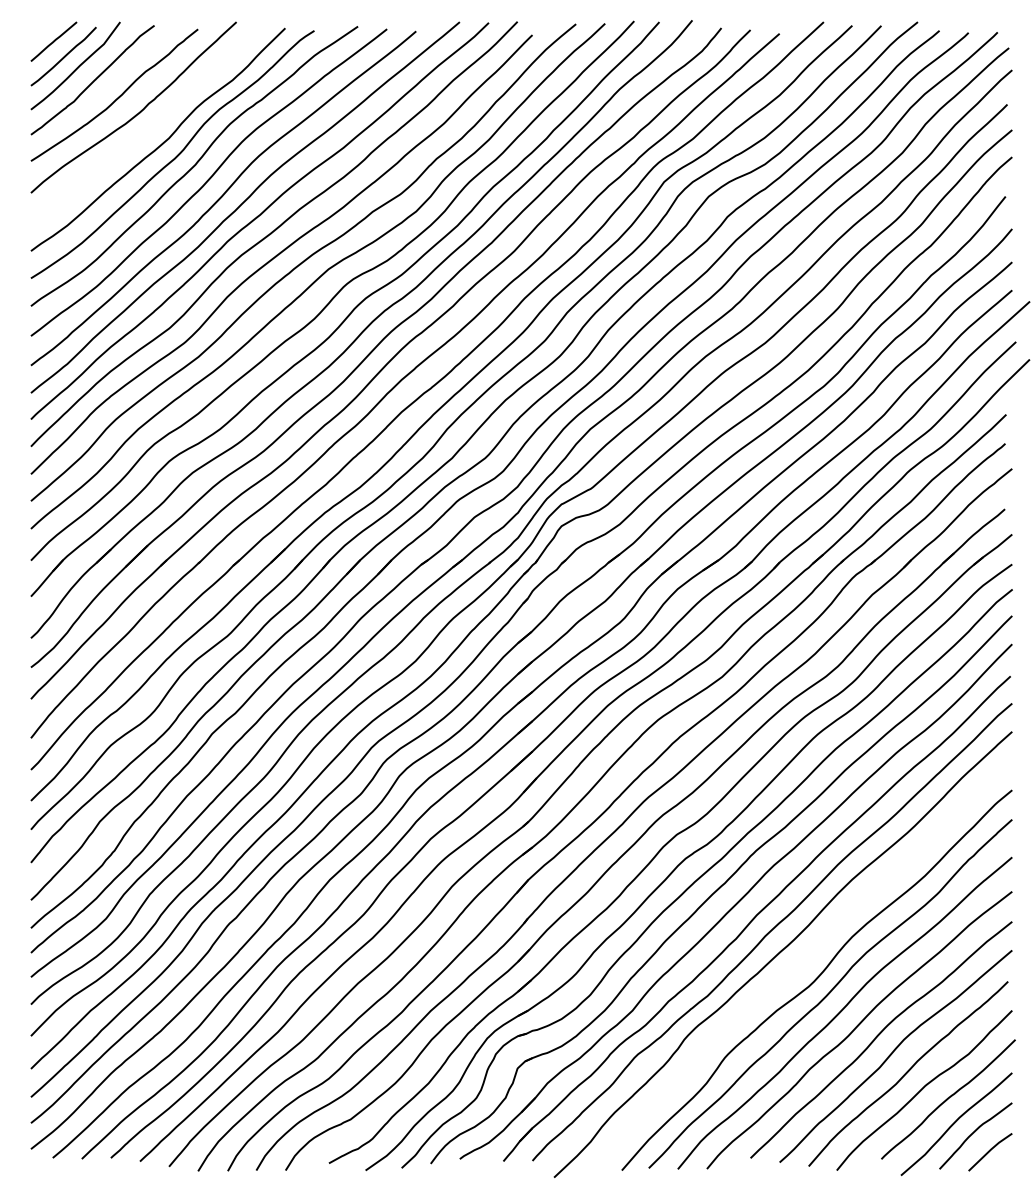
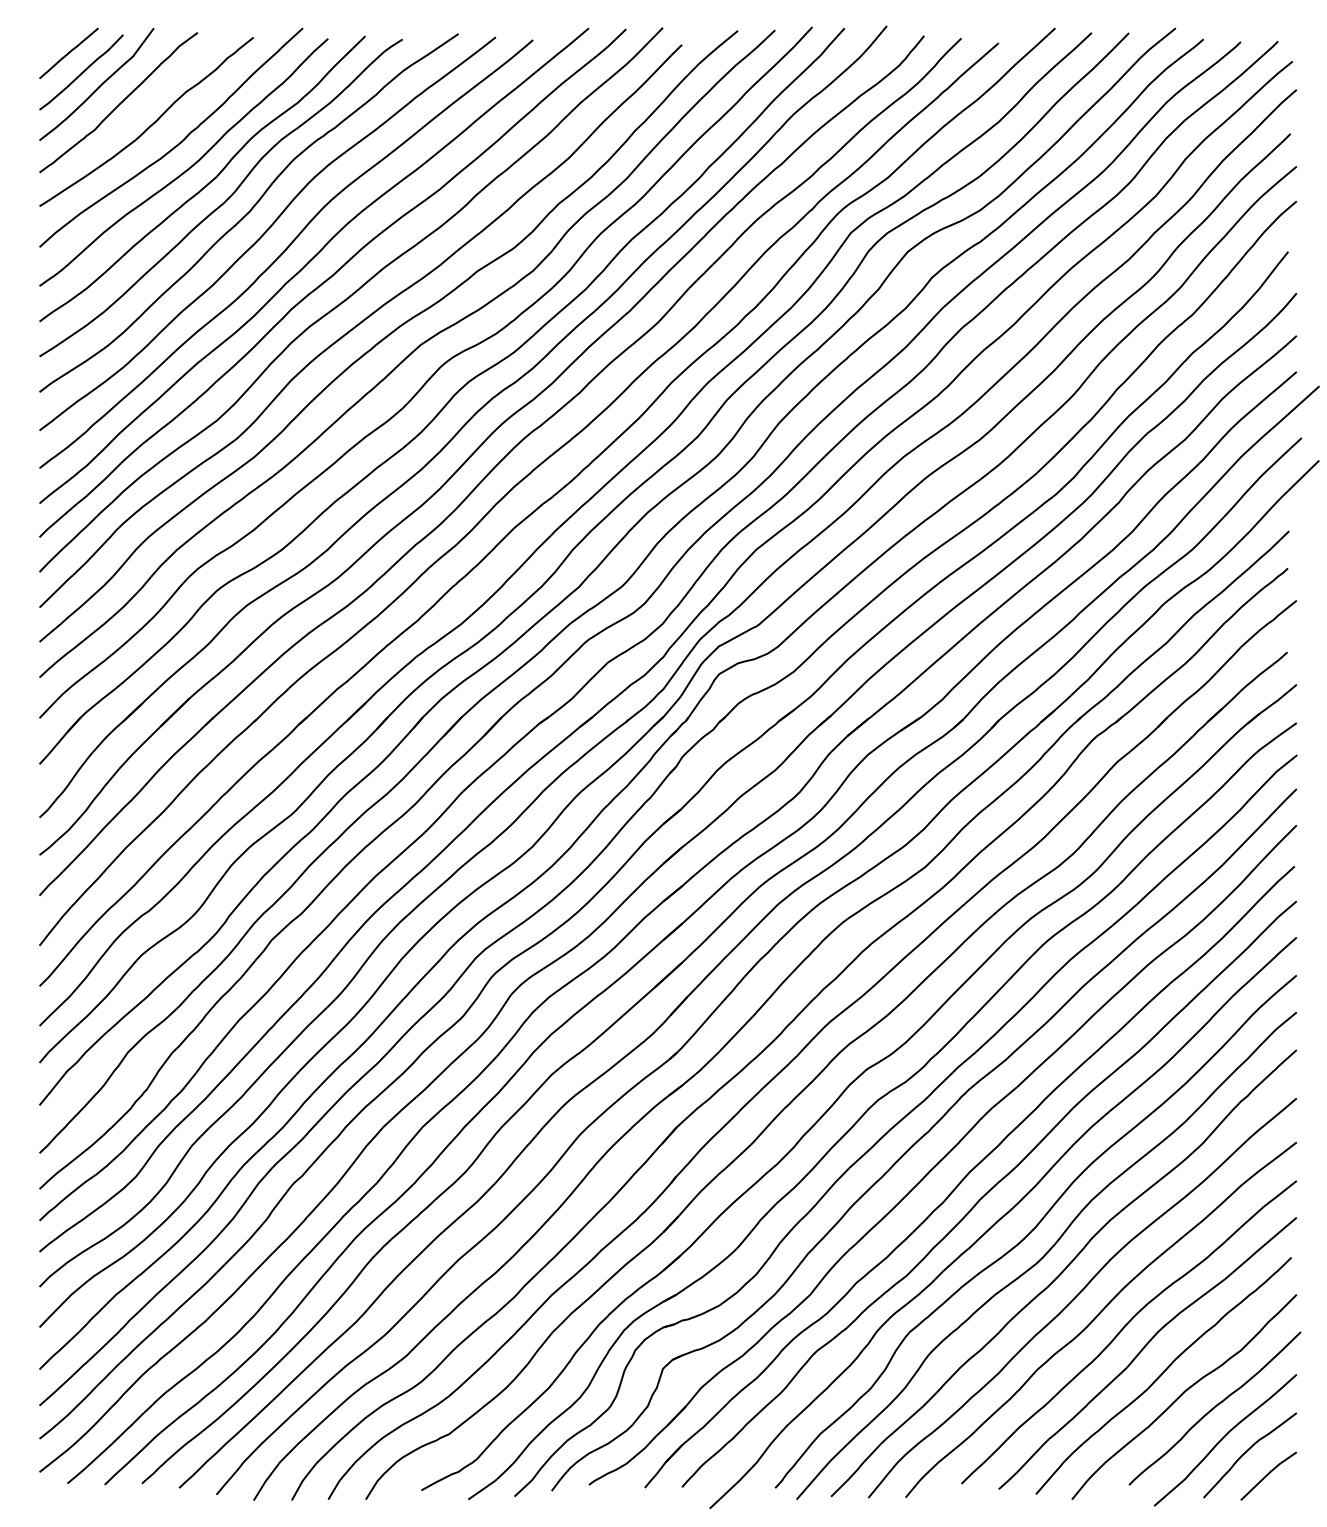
curve: (147, 130) -> (188, 167), added
curve: (807, 960) -> (1034, 1230), added

